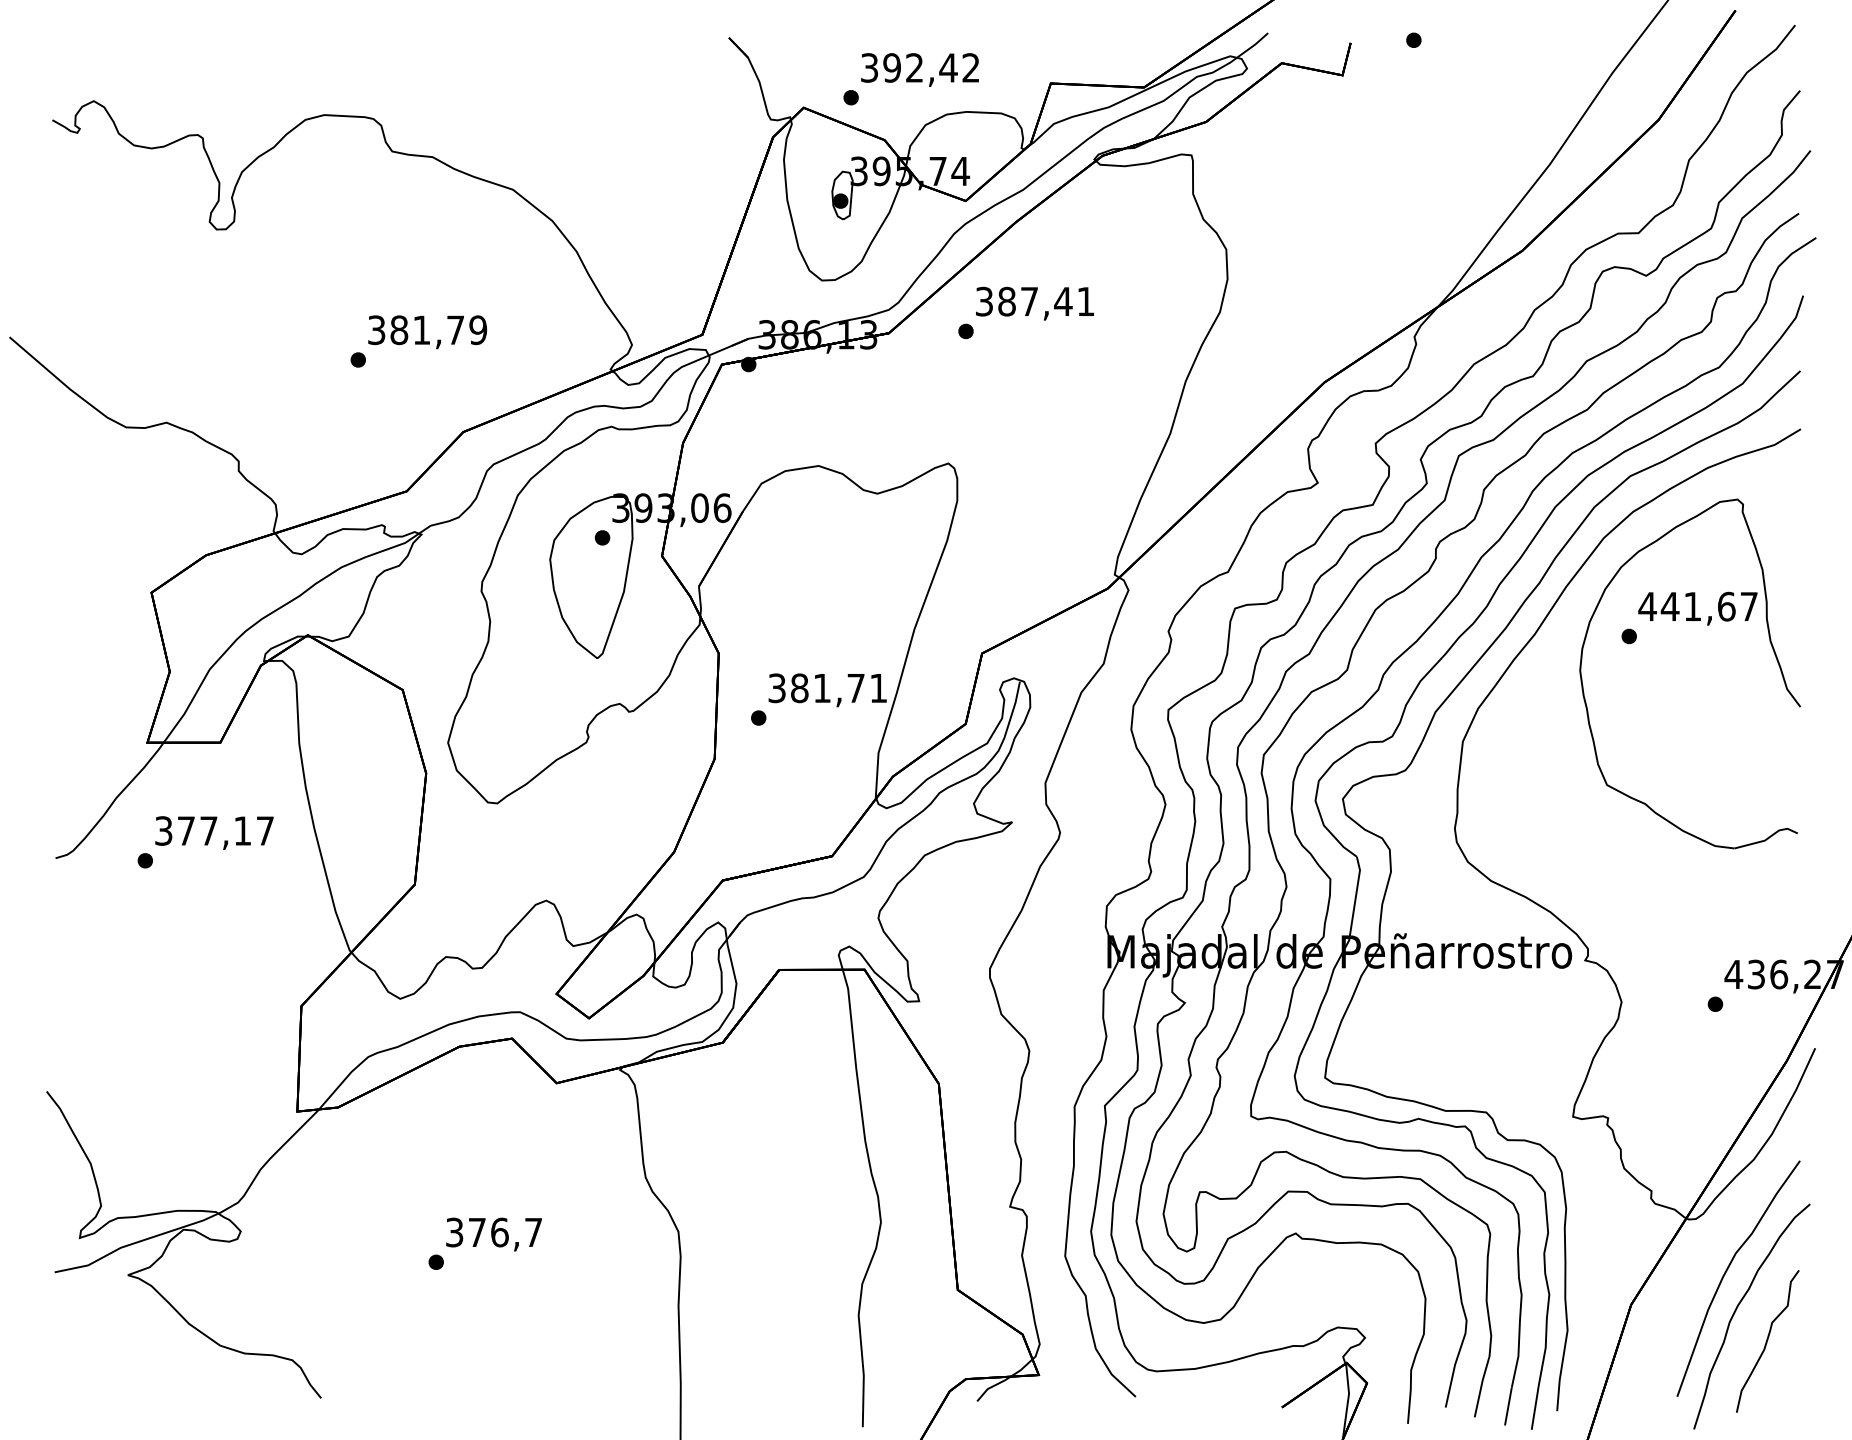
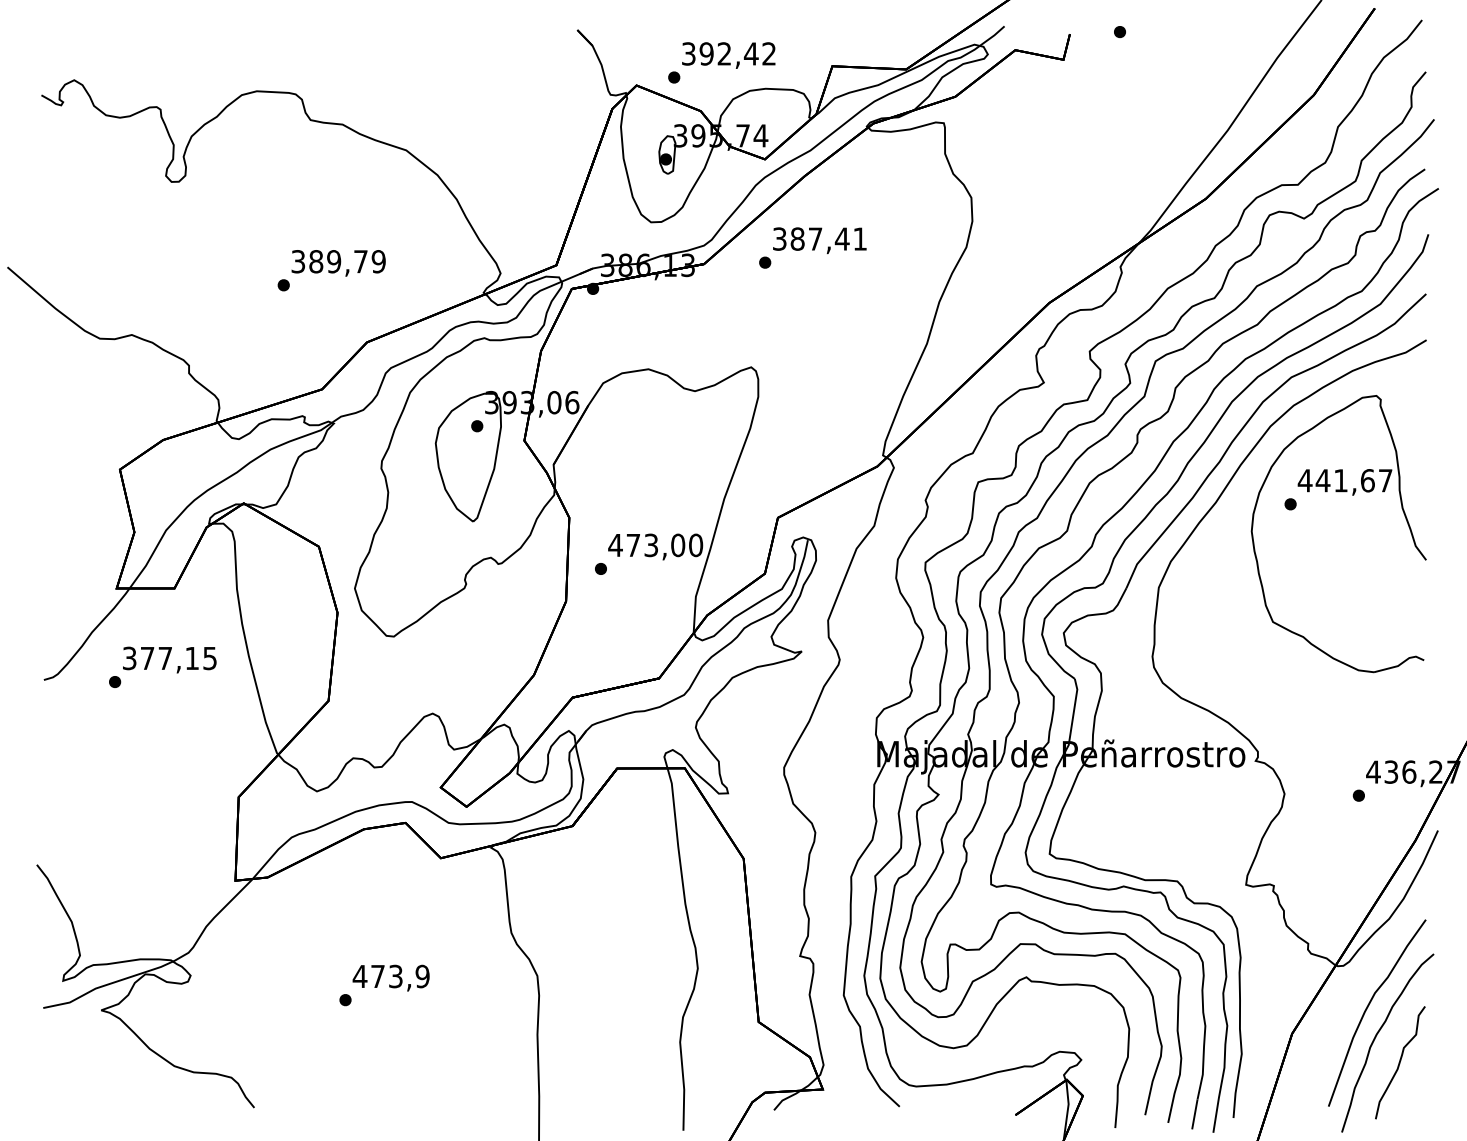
text: (422, 329) -> (334, 261), 381,79 -> 389,79
text: (827, 688) -> (655, 545), 381,71 -> 473,00
text: (264, 831) -> (209, 658), 377,17 -> 377,15
text: (493, 1232) -> (390, 976), 376,7 -> 473,9

